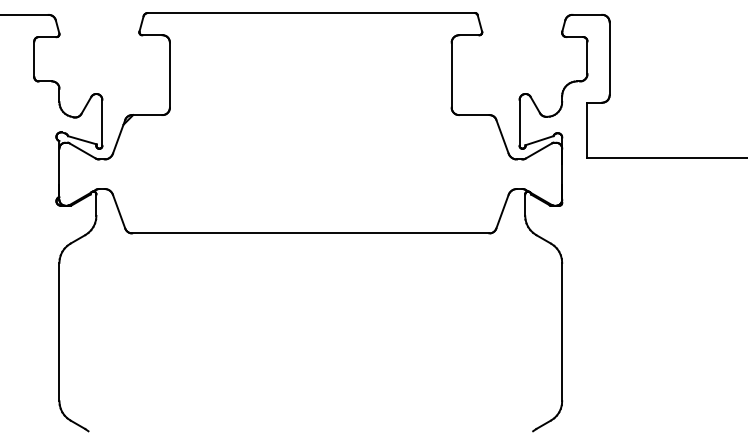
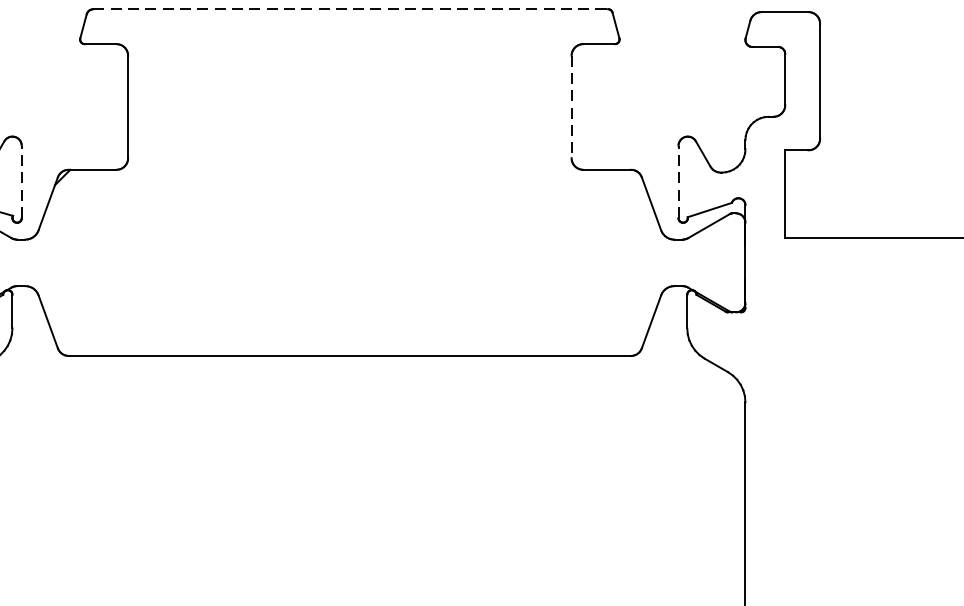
line: (311, 13) -> (350, 9), solid -> dashed
line: (451, 75) -> (571, 107), solid -> dashed
line: (102, 122) -> (22, 181), solid -> dashed
line: (519, 122) -> (678, 181), solid -> dashed

